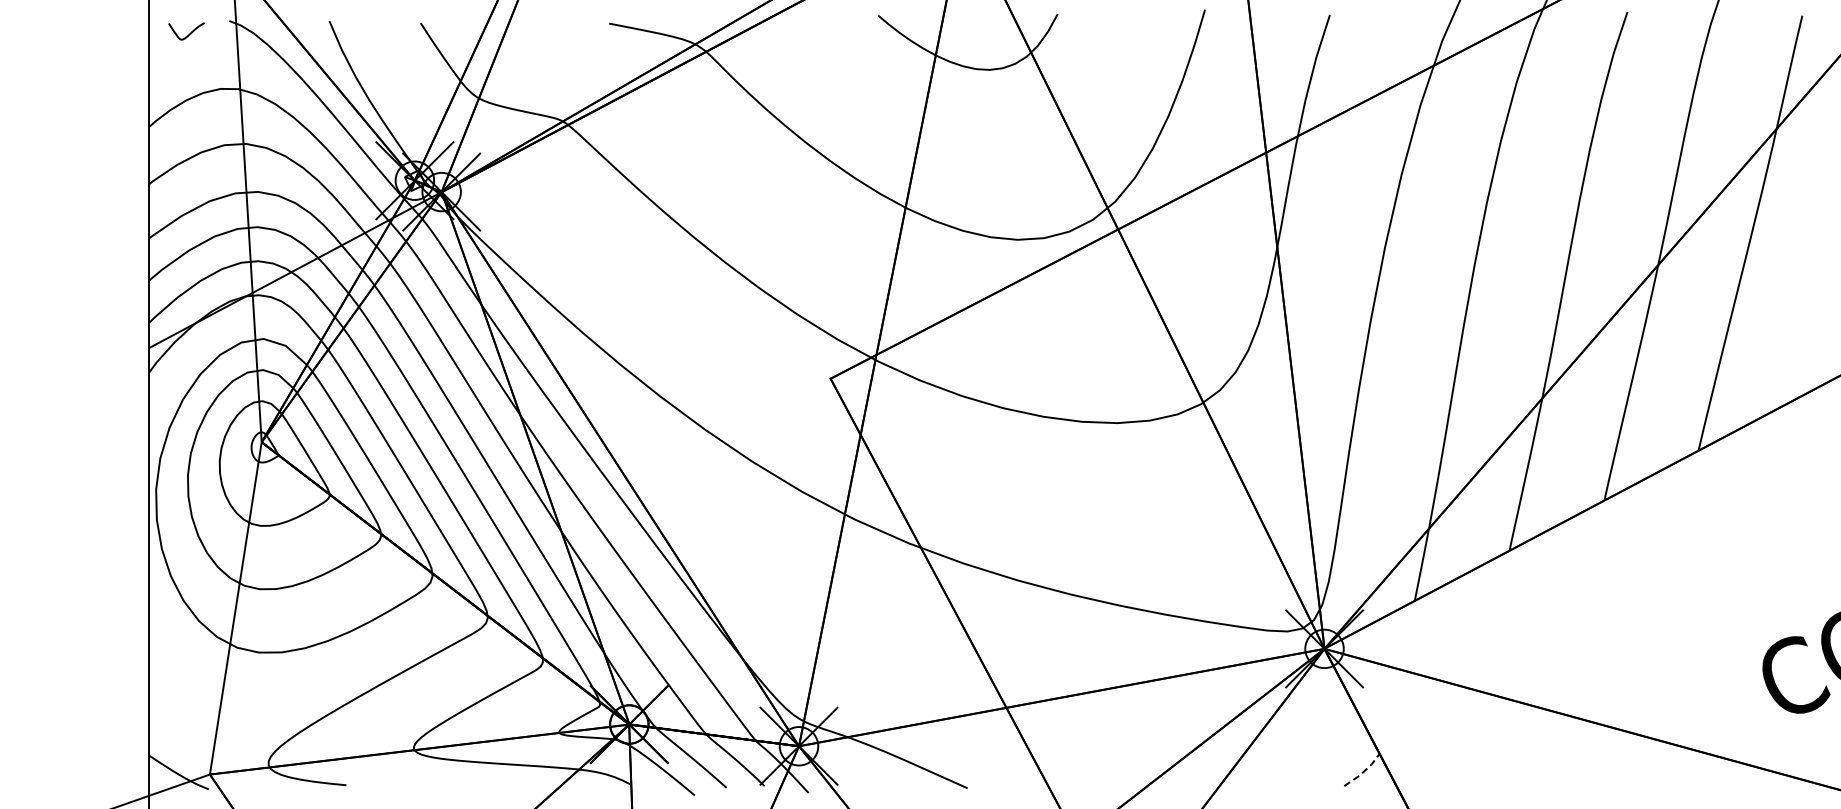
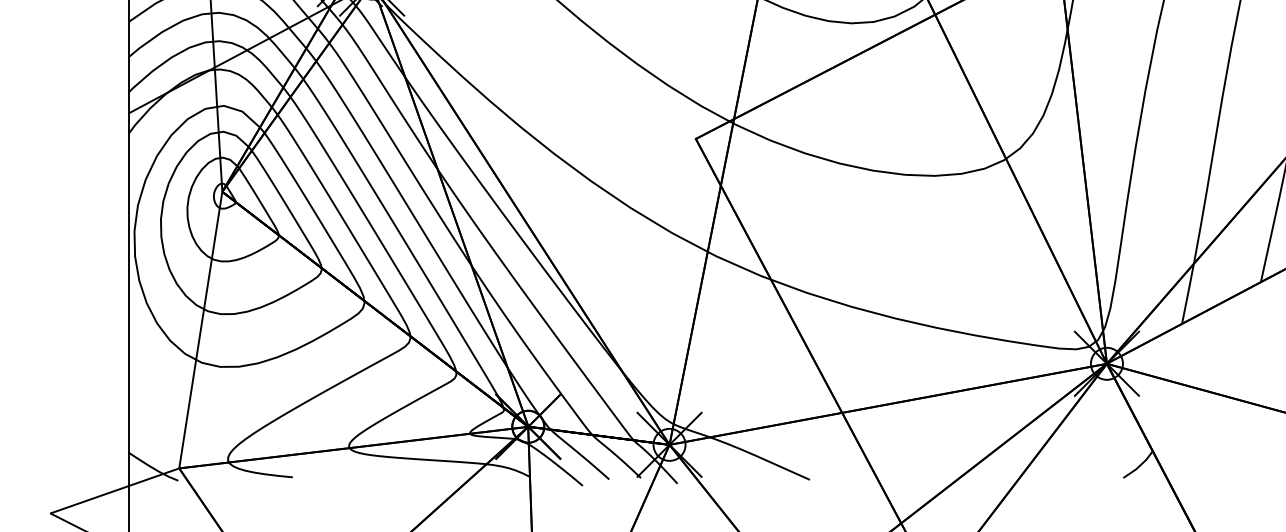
line: (1363, 771) -> (1139, 465), dashed -> solid

